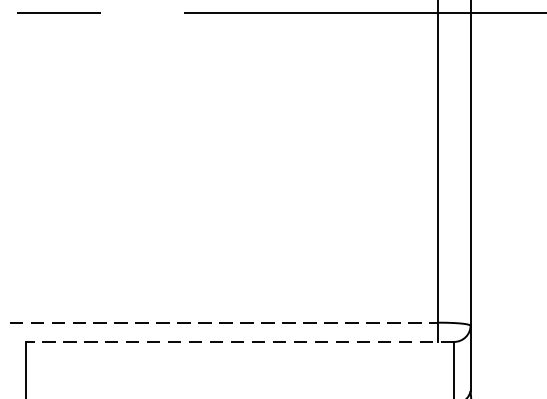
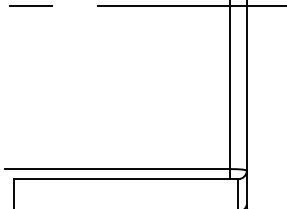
line: (223, 323) -> (117, 169), dashed -> solid
line: (239, 342) -> (125, 179), dashed -> solid

